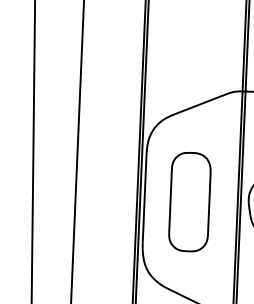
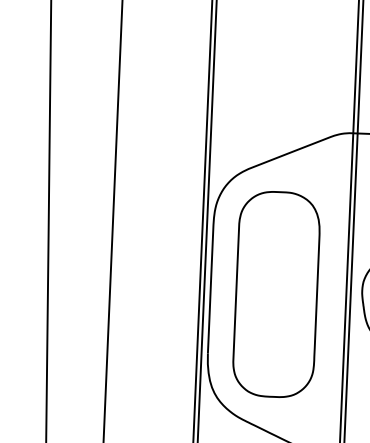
part: (189, 201) -> (275, 293), size x1.43

